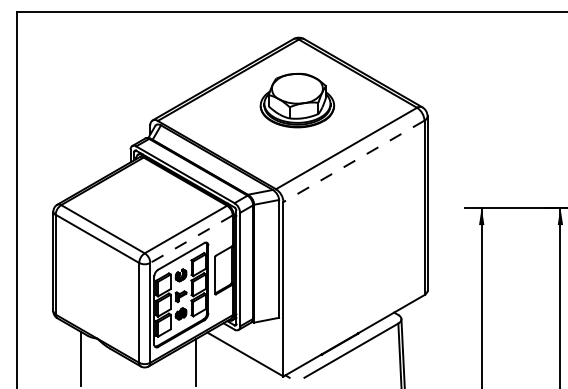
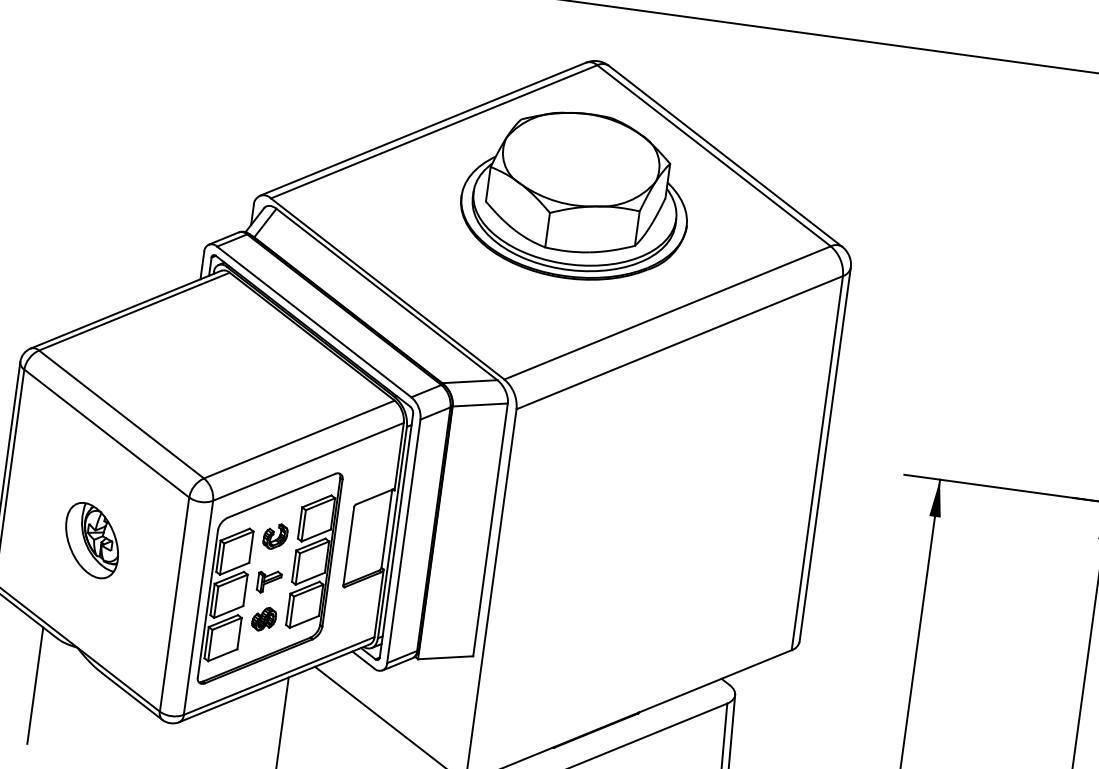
part: (297, 100) -> (576, 195), size x1.43
line: (353, 161) -> (678, 342), dashed -> solid
line: (191, 239) -> (308, 462), dashed -> solid
part: (97, 288) -> (92, 540), added

